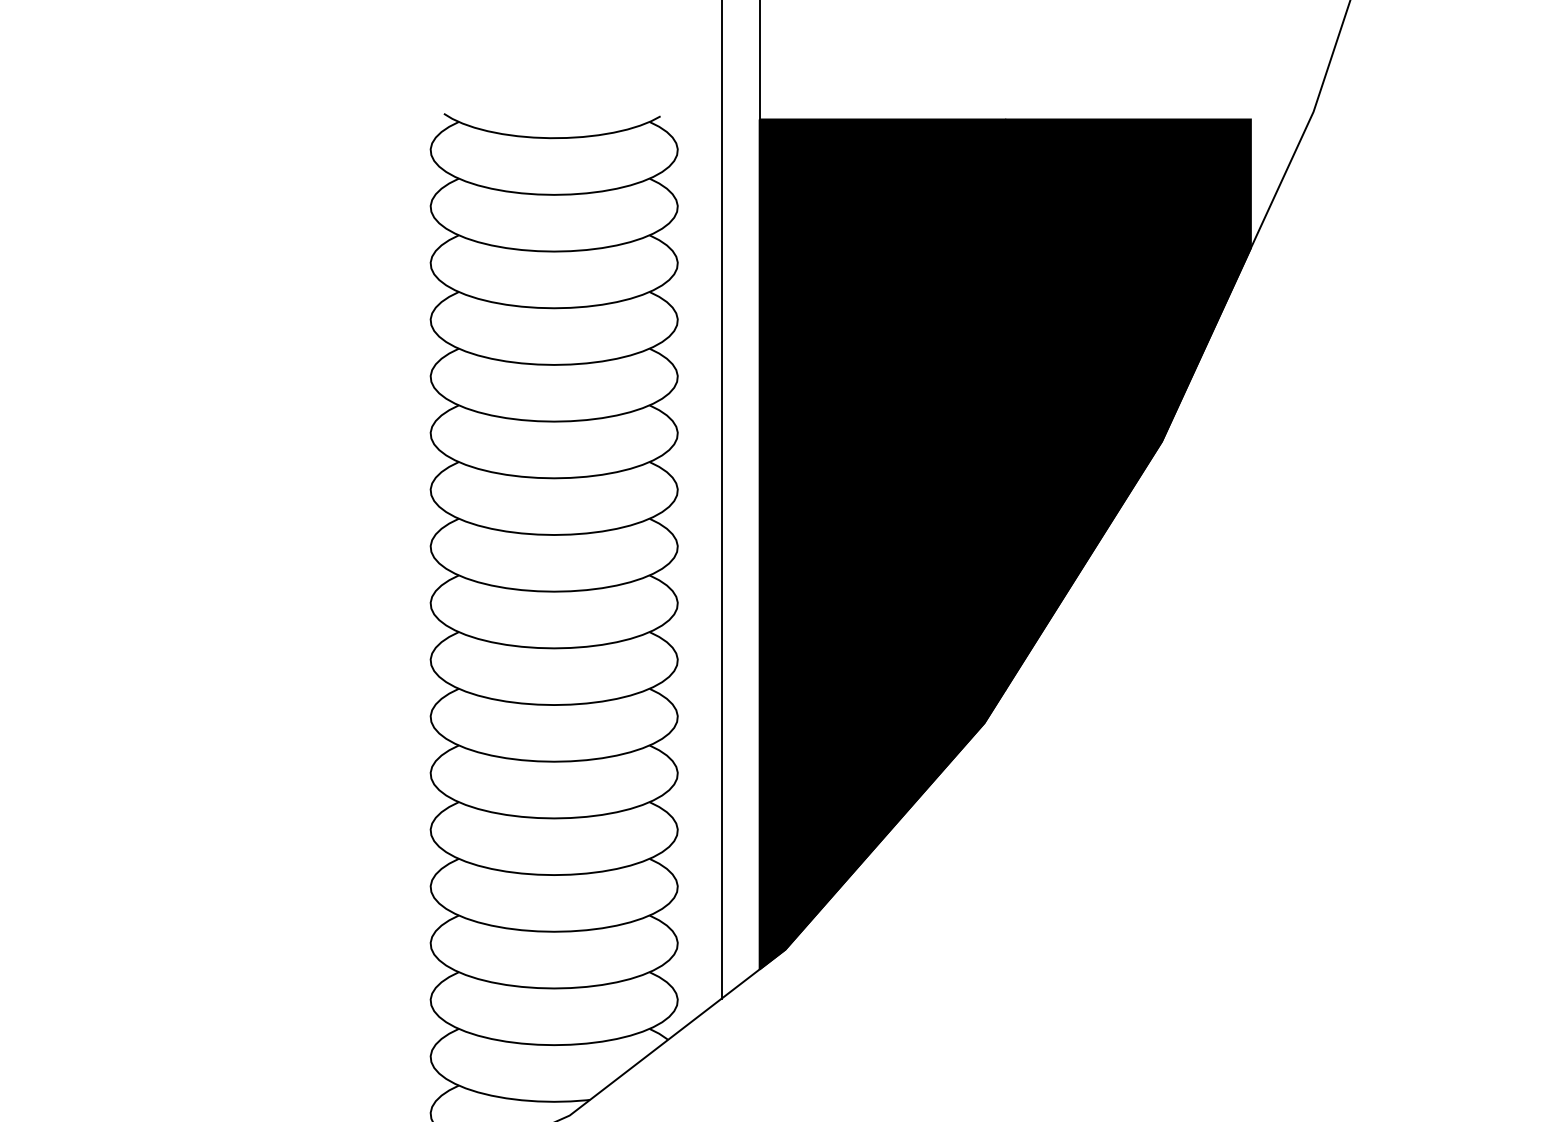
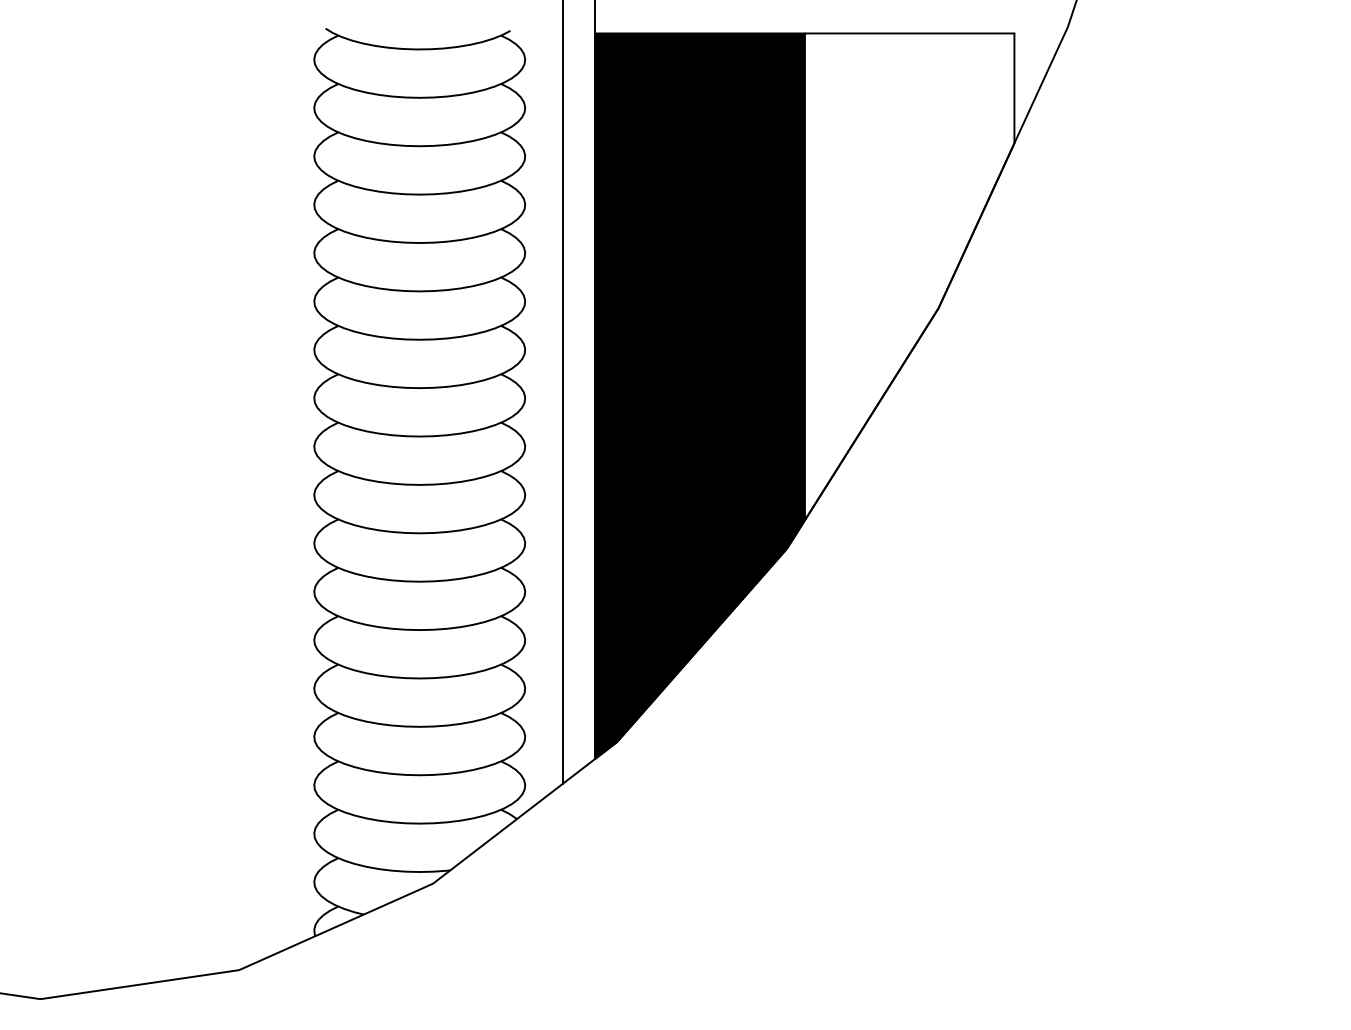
fill: (1127, 404) -> (909, 276), removed

